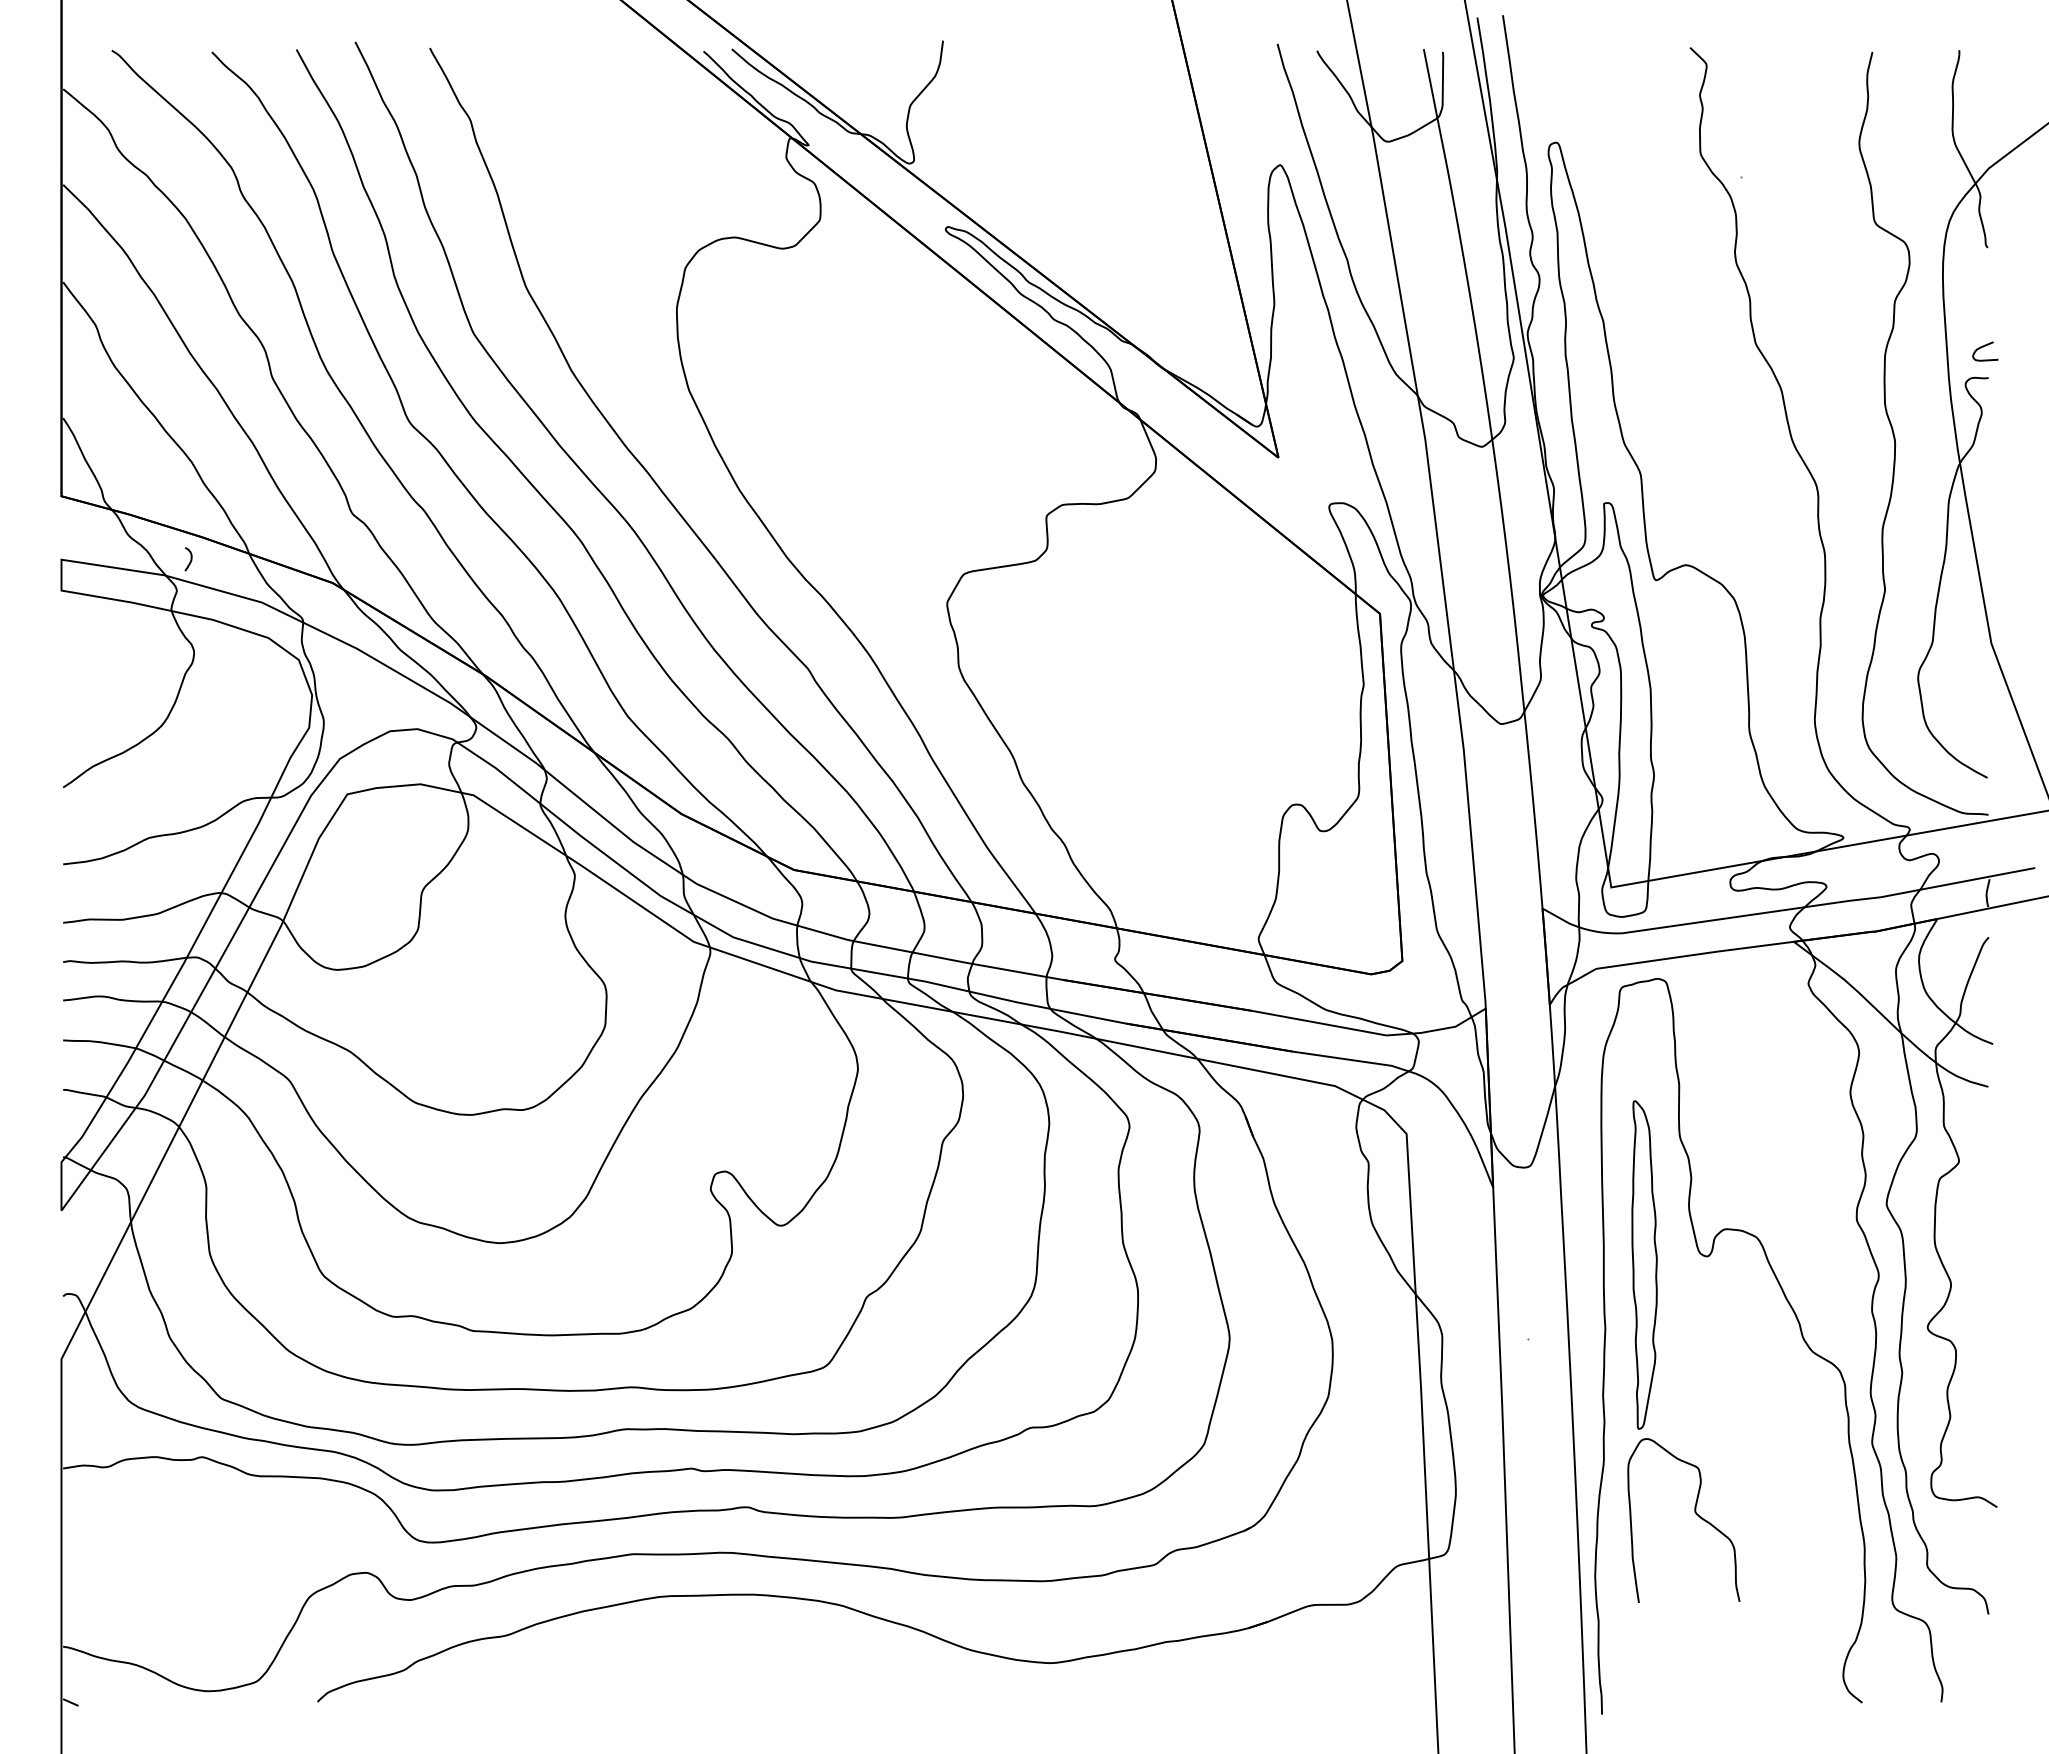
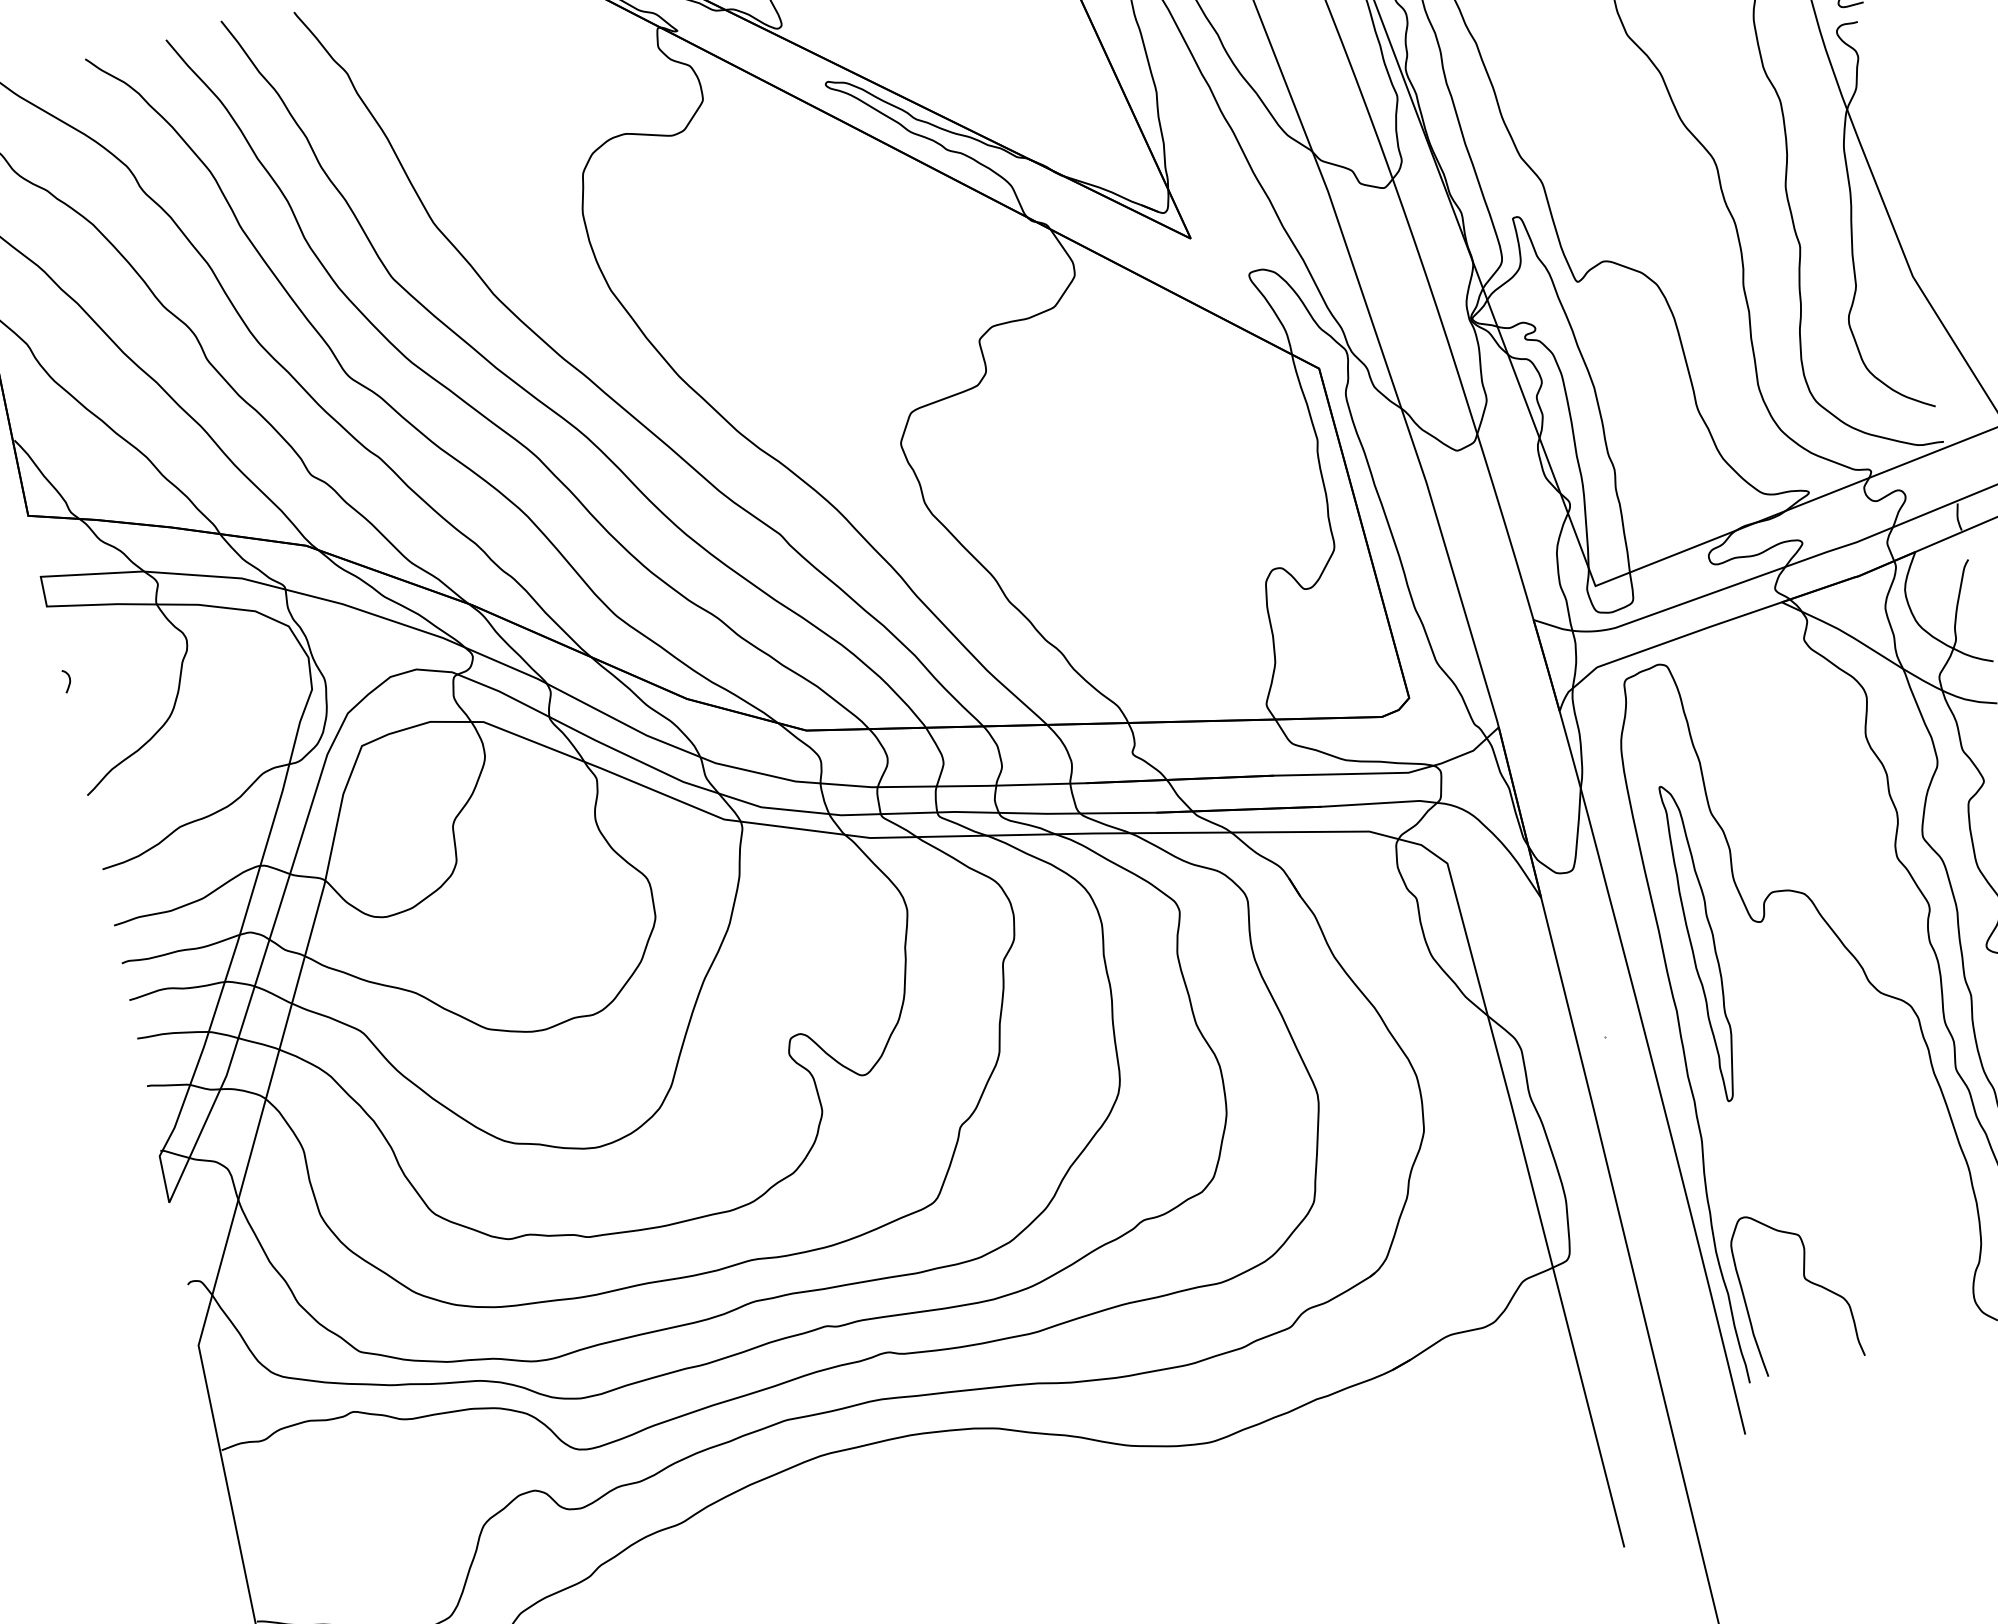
curve: (190, 559) -> (69, 681), moved
curve: (1694, 1512) -> (1804, 1278), moved

